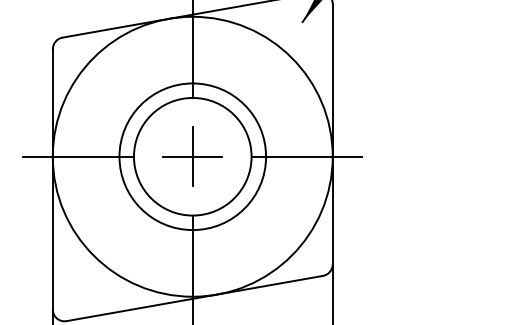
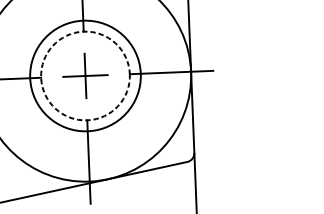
circle: (192, 156) -> (85, 75), solid -> dashed

